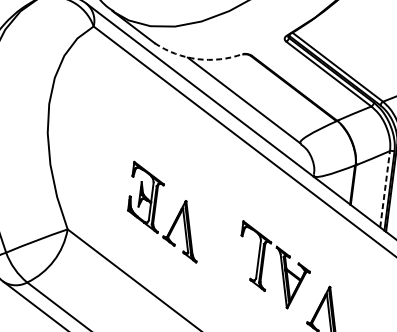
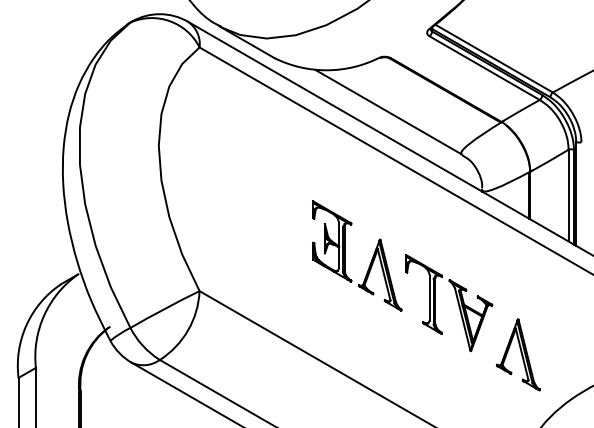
arc: (197, 59) -> (327, 70), dashed -> solid
line: (385, 189) -> (568, 195), dashed -> solid
part: (155, 210) -> (345, 255), moved

